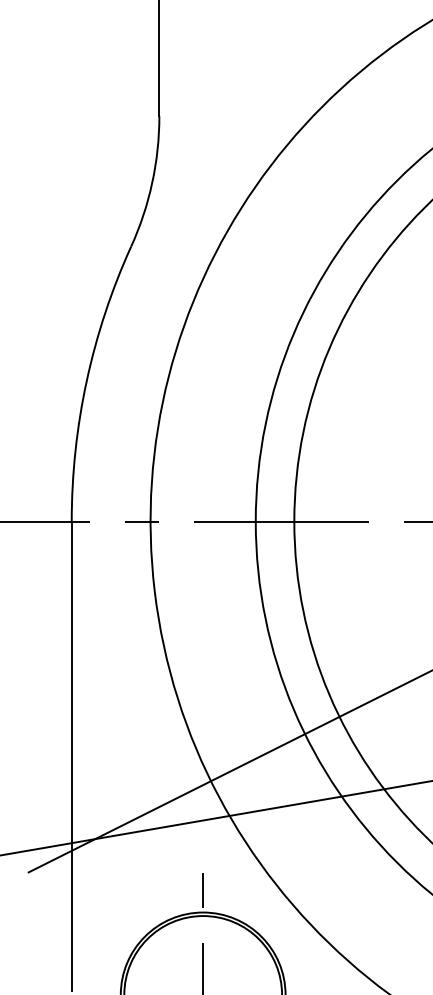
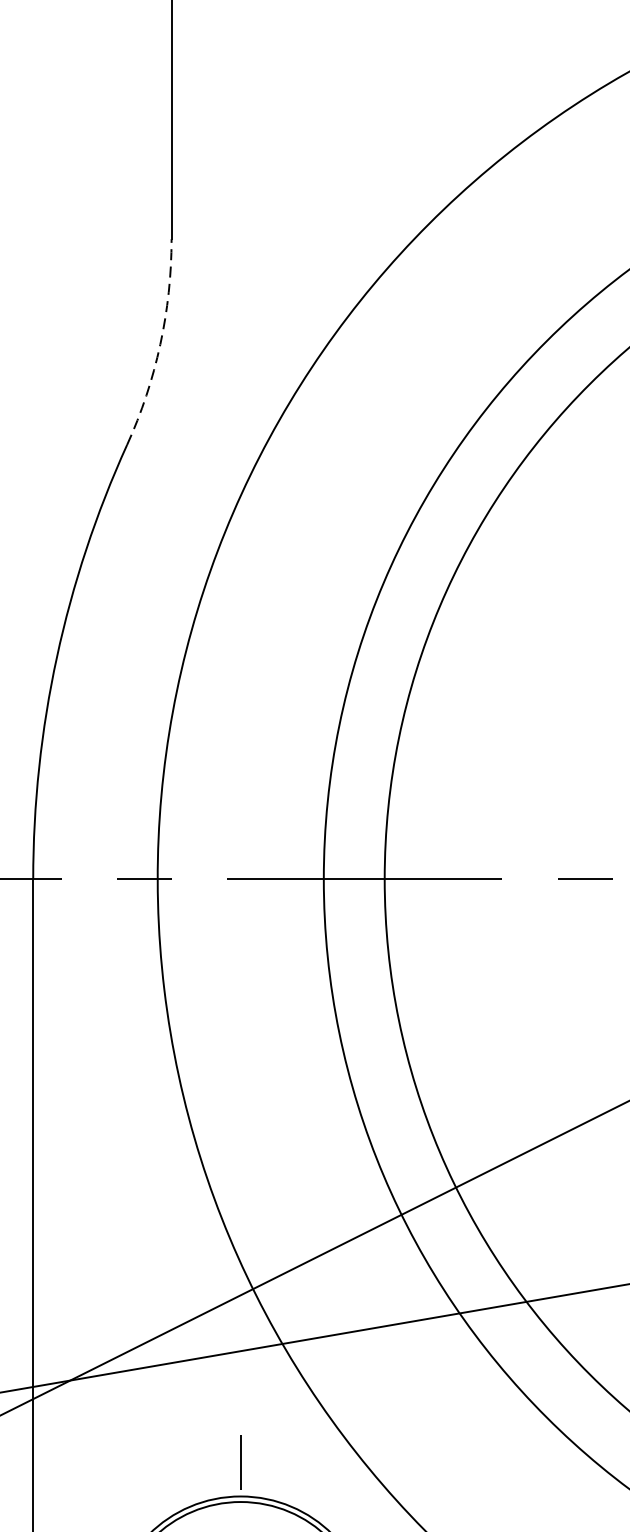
arc: (152, 182) -> (160, 343), solid -> dashed

